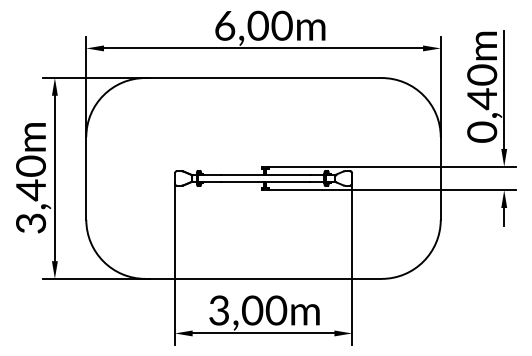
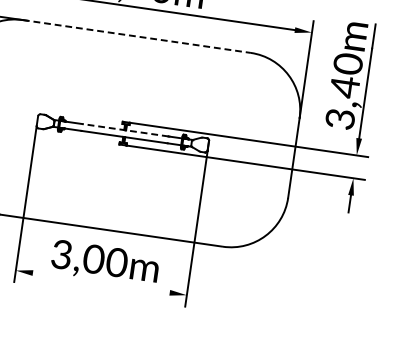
line: (264, 78) -> (137, 37), solid -> dashed
text: (482, 131) -> (340, 118), 0,40m -> 3,40m
line: (265, 174) -> (125, 129), solid -> dashed
line: (263, 333) -> (101, 282), removed

